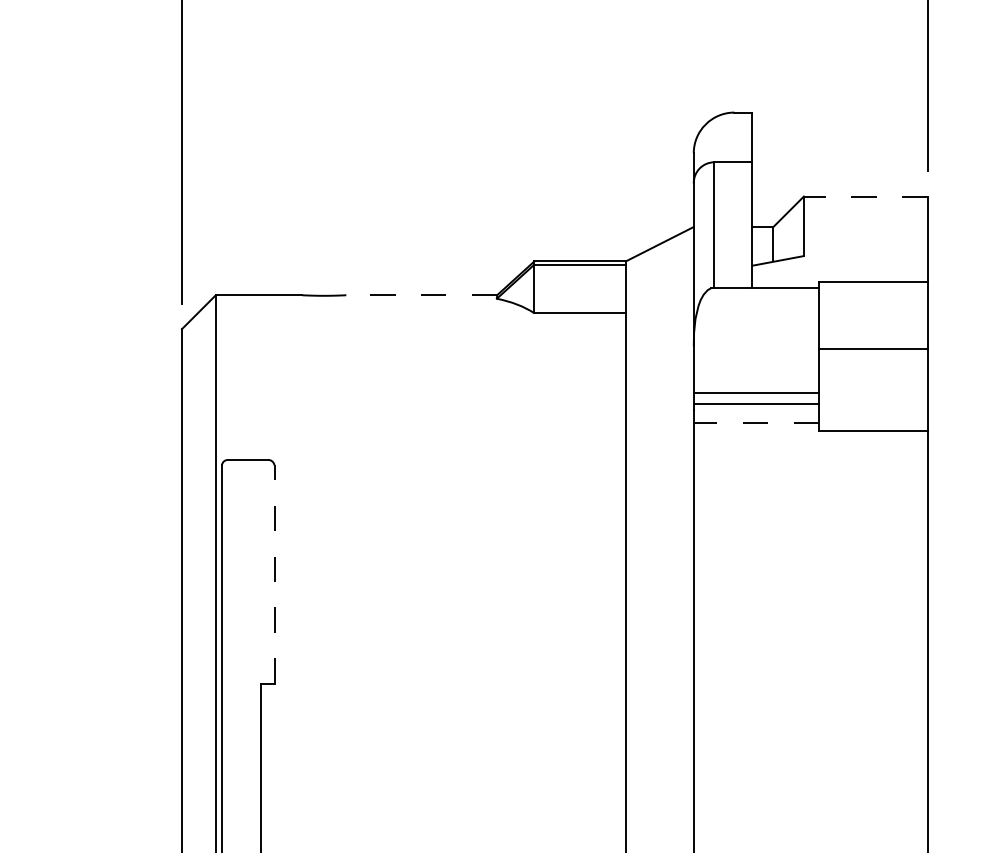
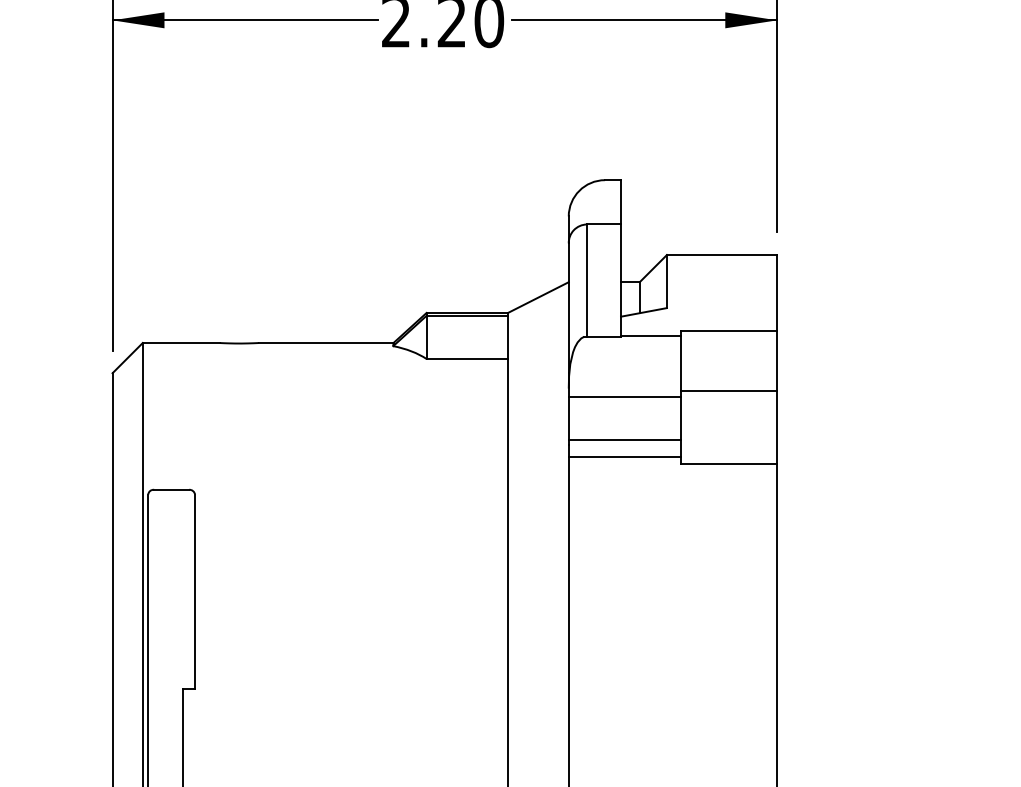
line: (865, 197) -> (721, 255), dashed -> solid
line: (420, 295) -> (325, 343), dashed -> solid
line: (756, 393) -> (624, 397), moved
line: (756, 422) -> (624, 456), dashed -> solid
line: (274, 574) -> (195, 591), dashed -> solid

